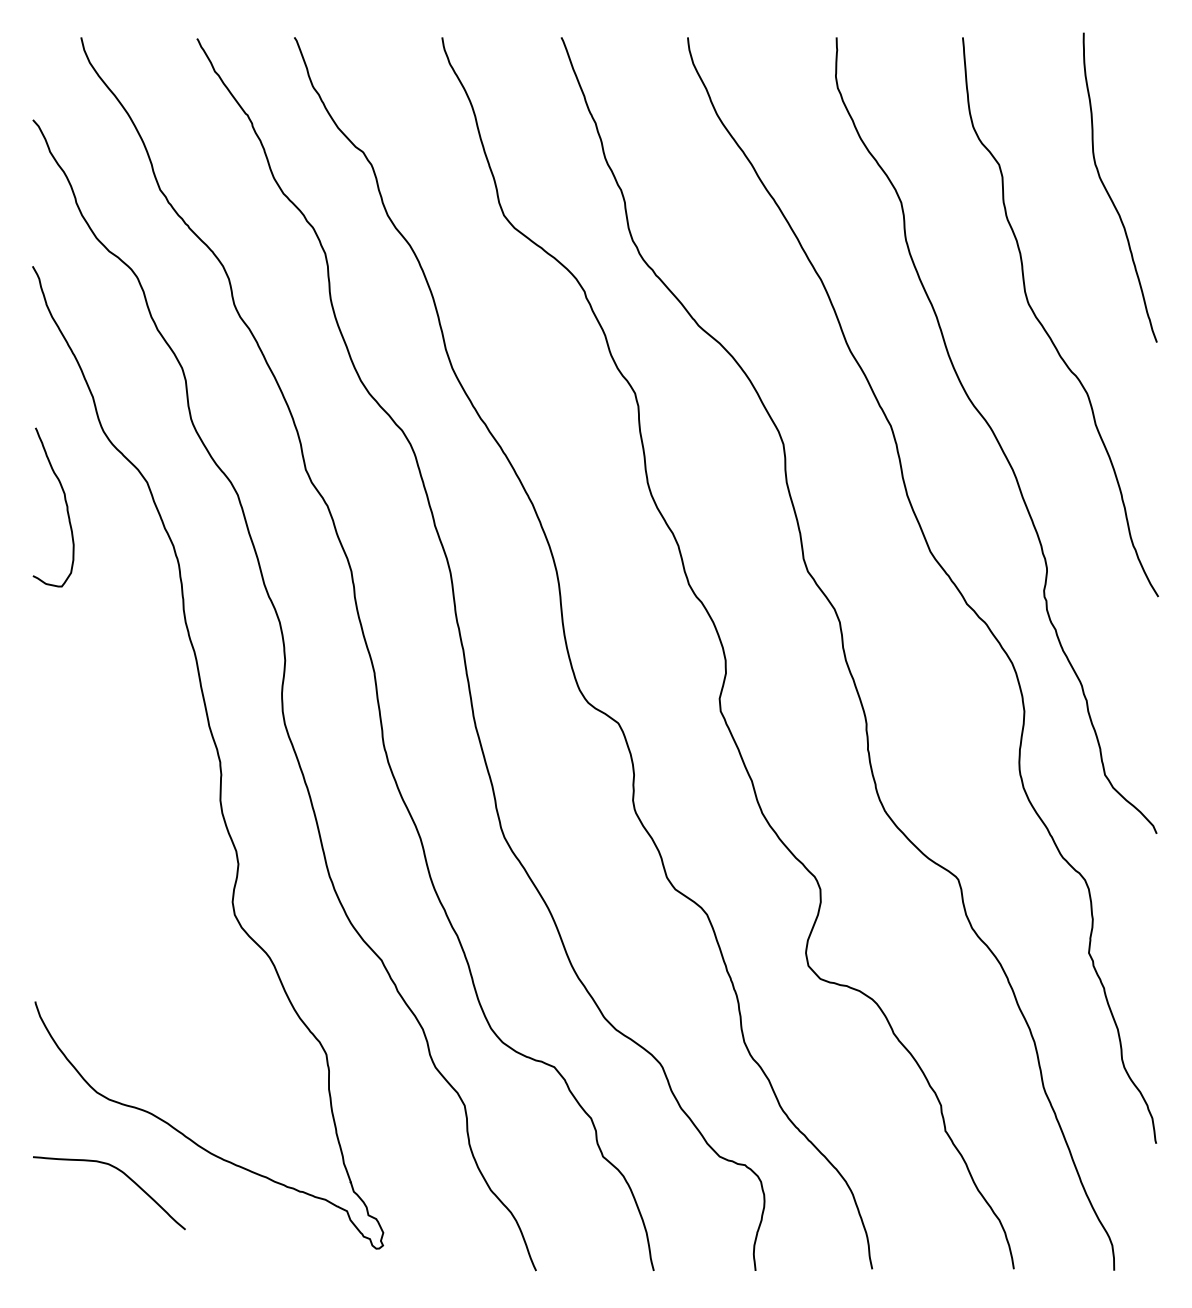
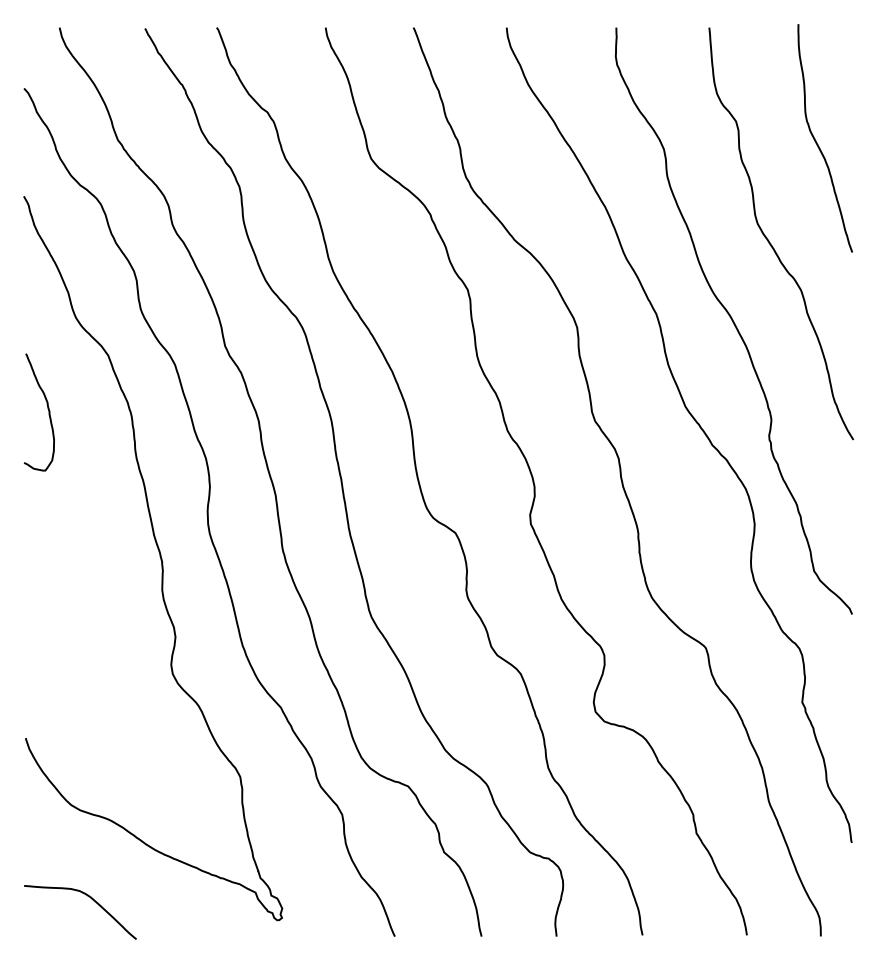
curve: (65, 504) -> (48, 410), moved
curve: (122, 1173) -> (90, 897), moved

